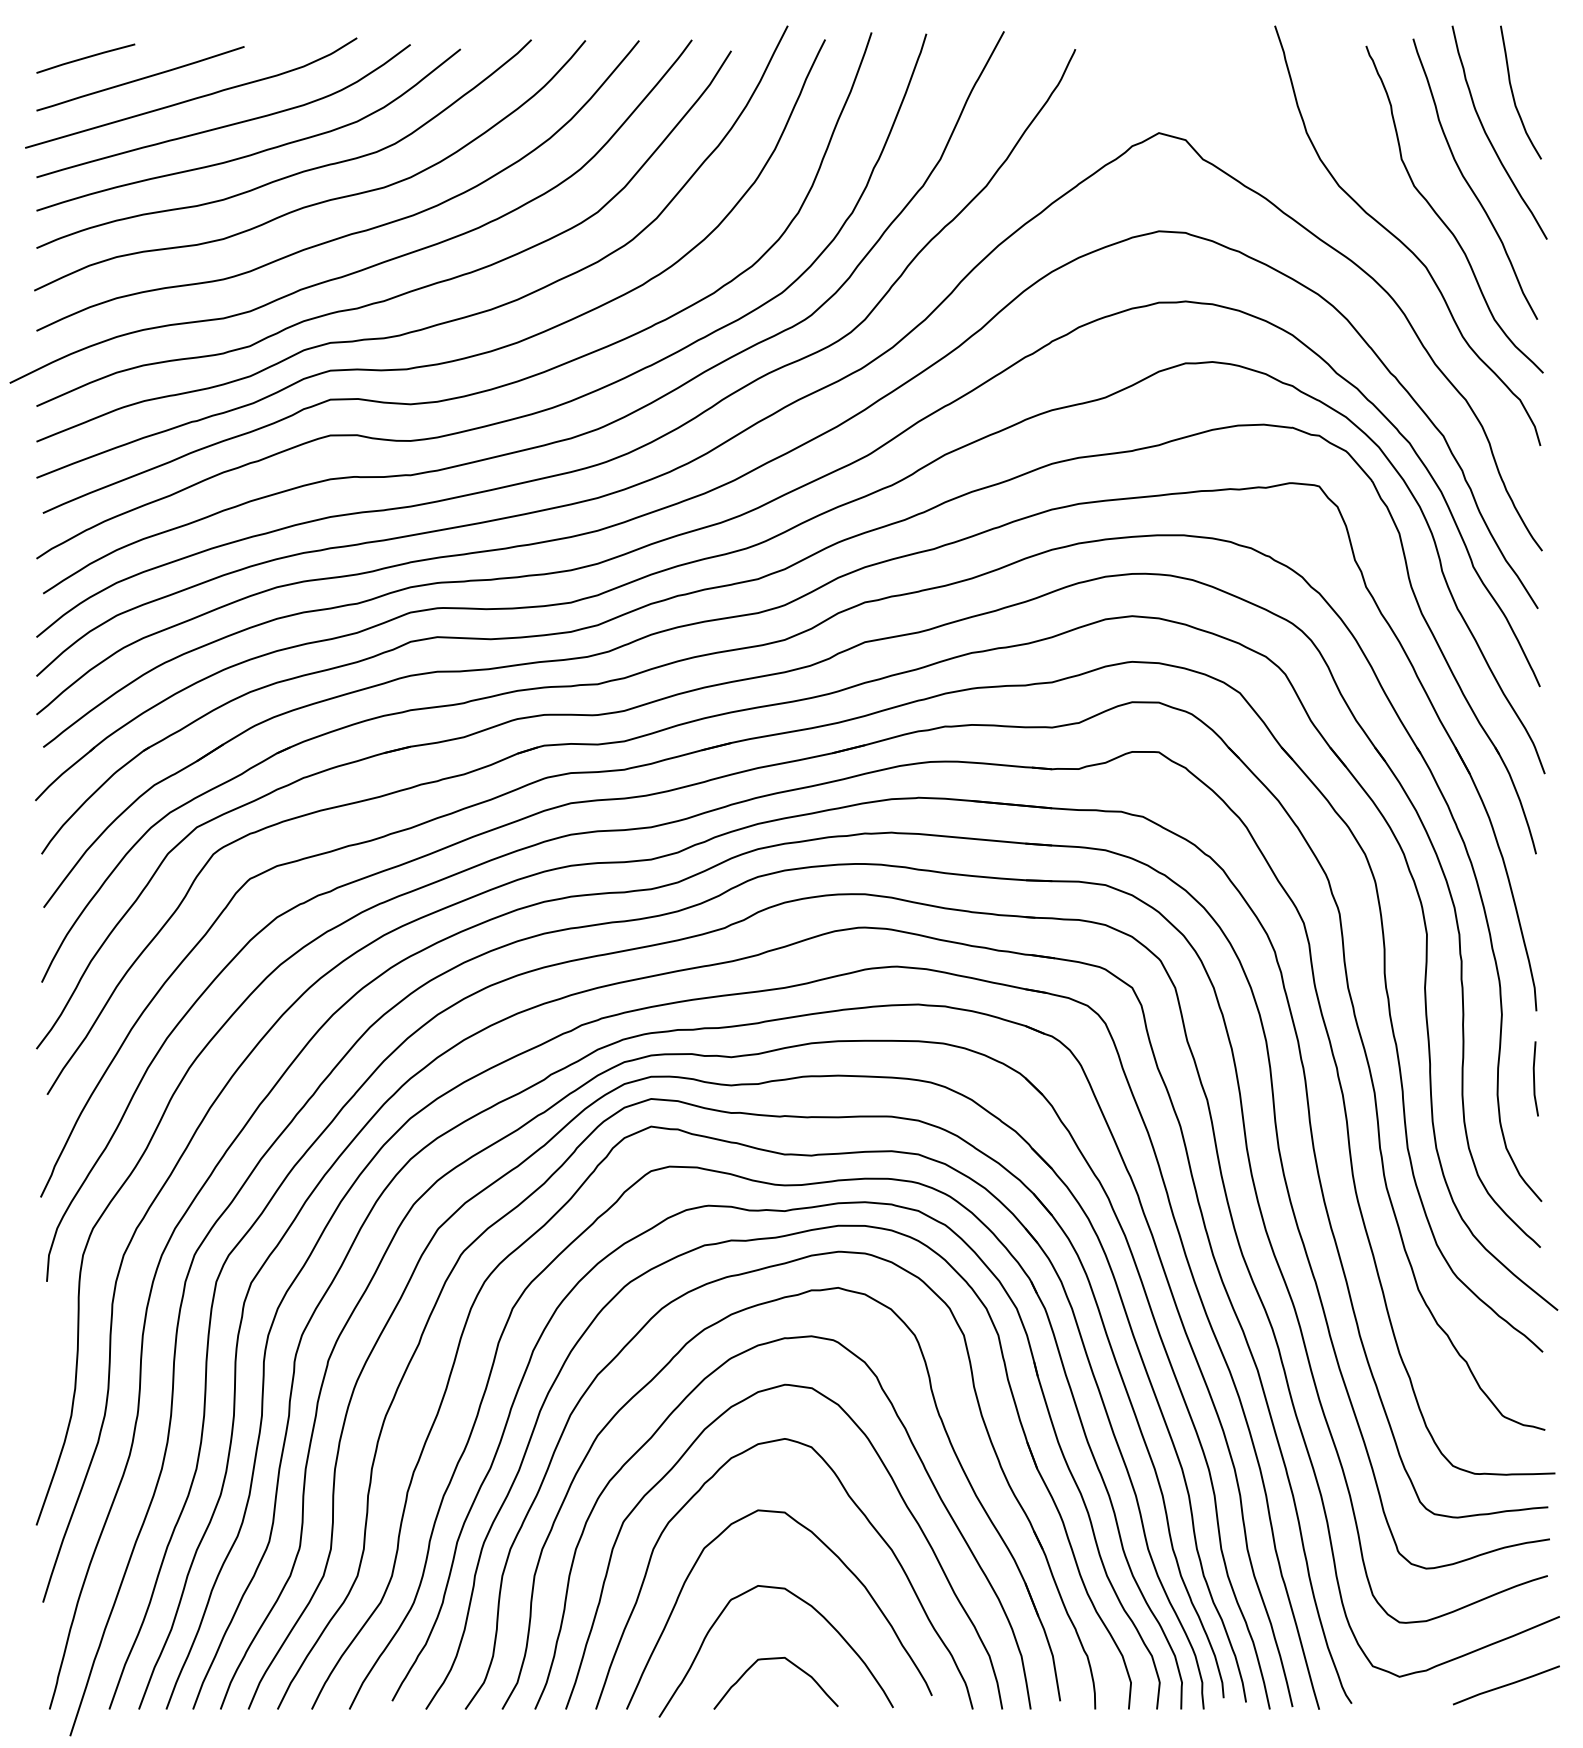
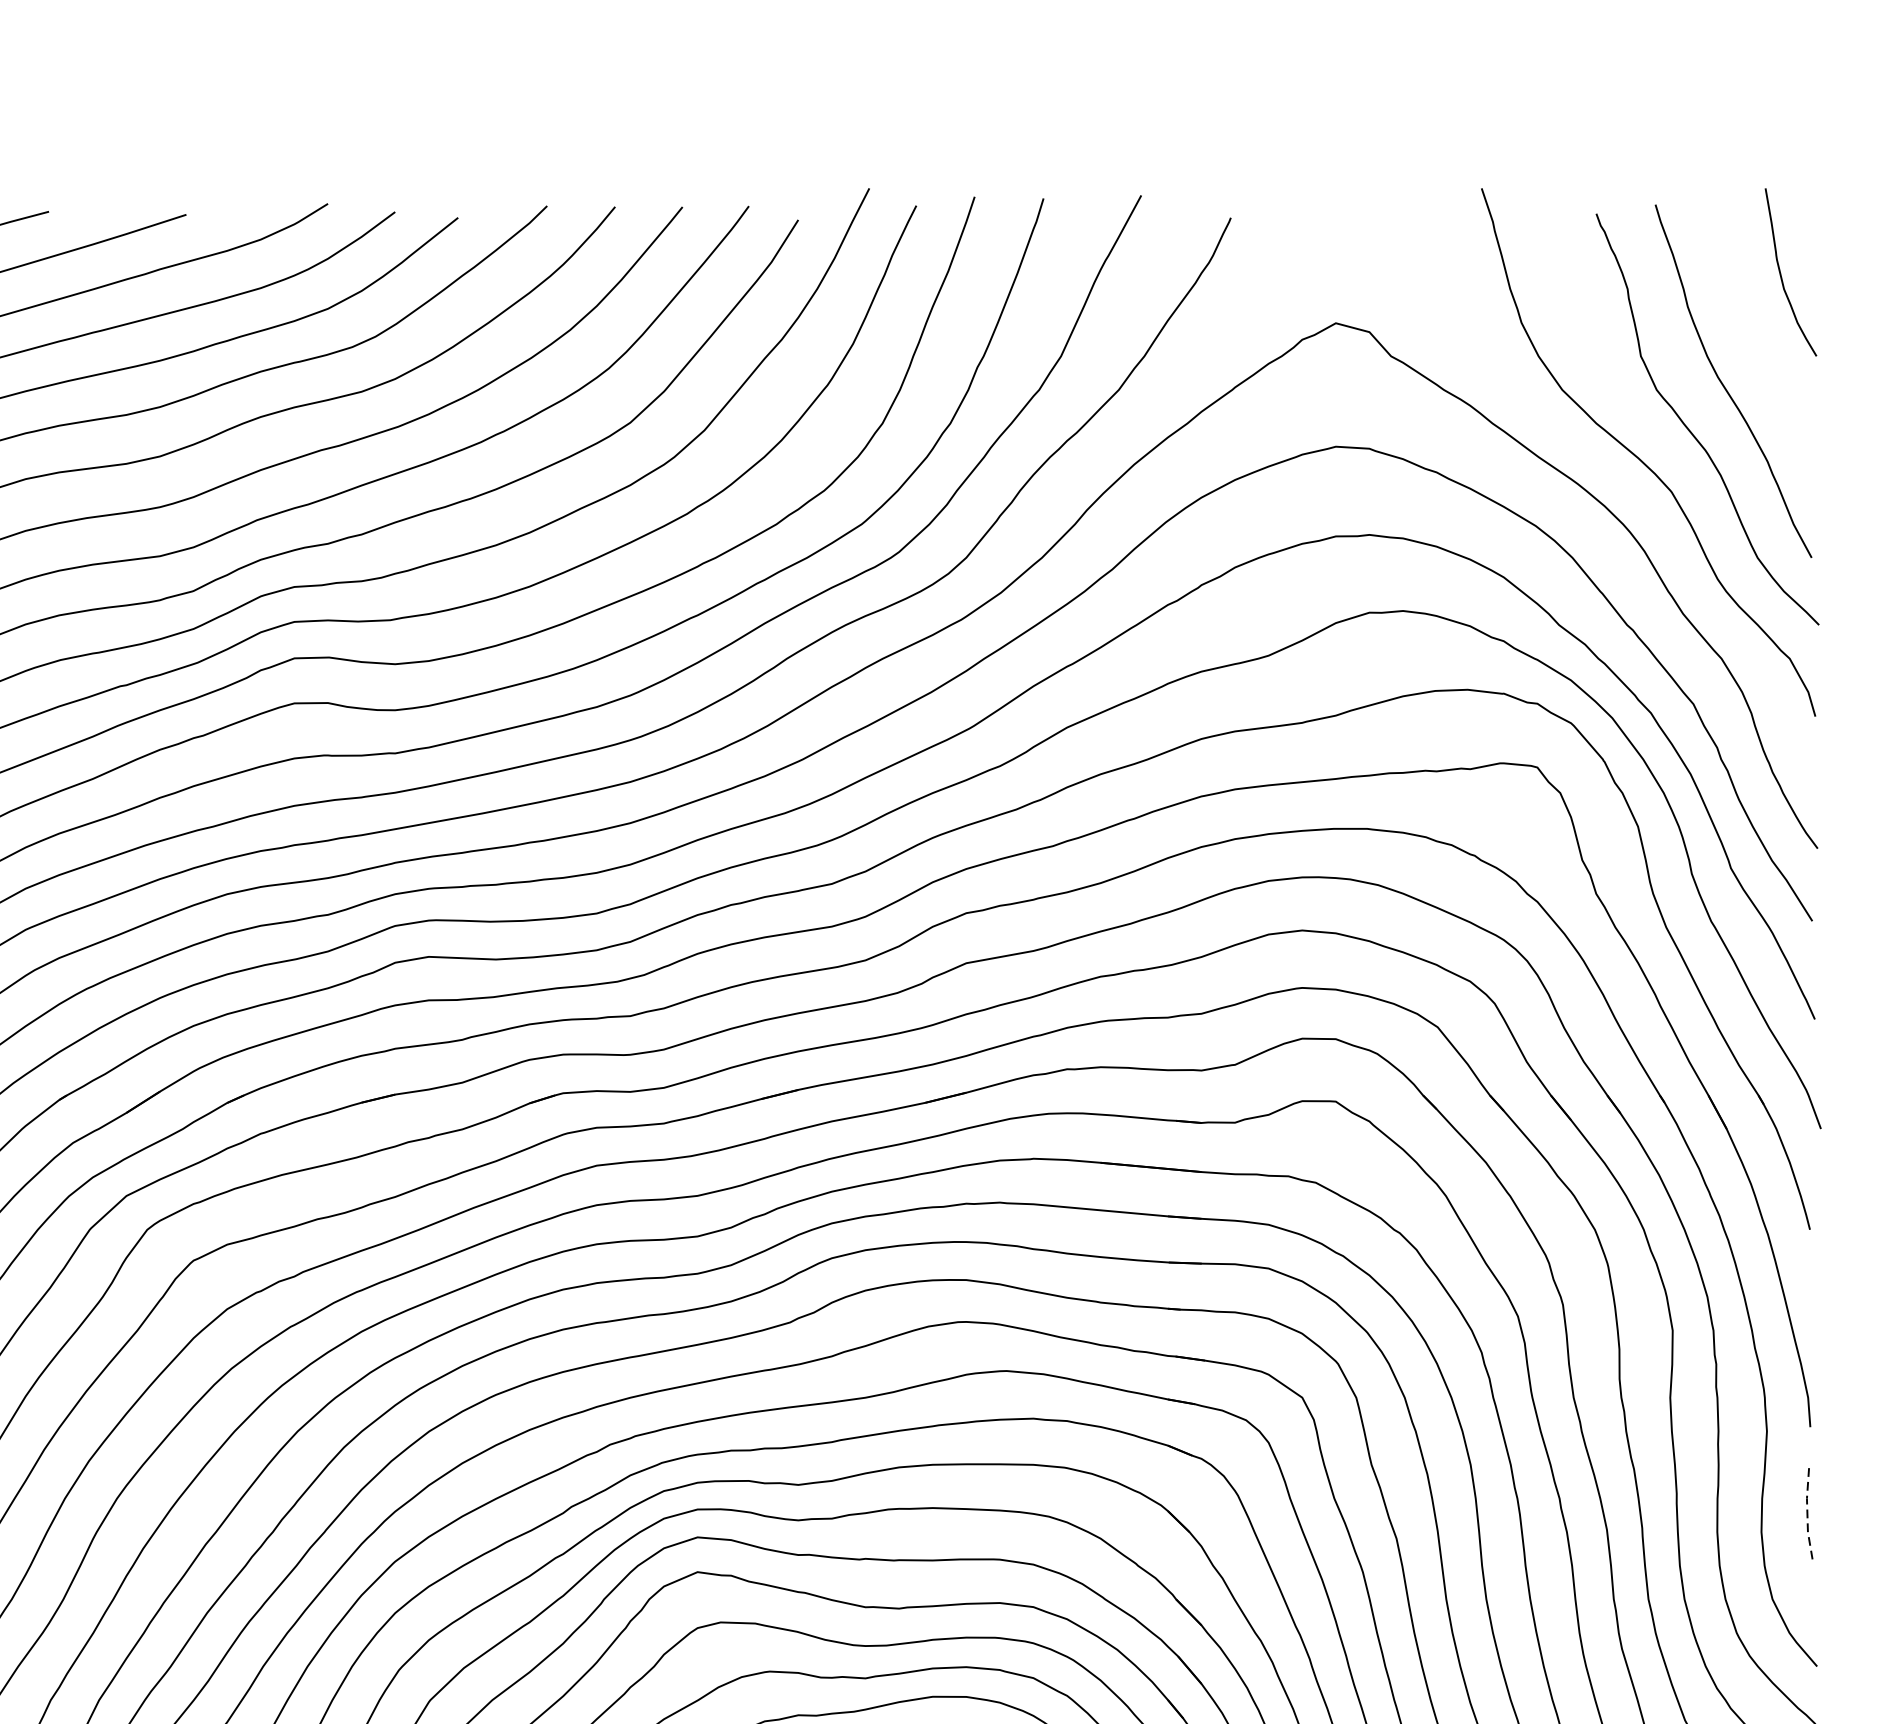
curve: (1489, 138) -> (1751, 330), removed
line: (1534, 1078) -> (1807, 1511), solid -> dashed

